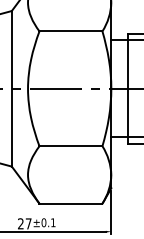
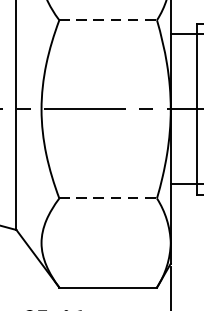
line: (71, 31) -> (108, 20), solid -> dashed
line: (71, 146) -> (108, 198), solid -> dashed

